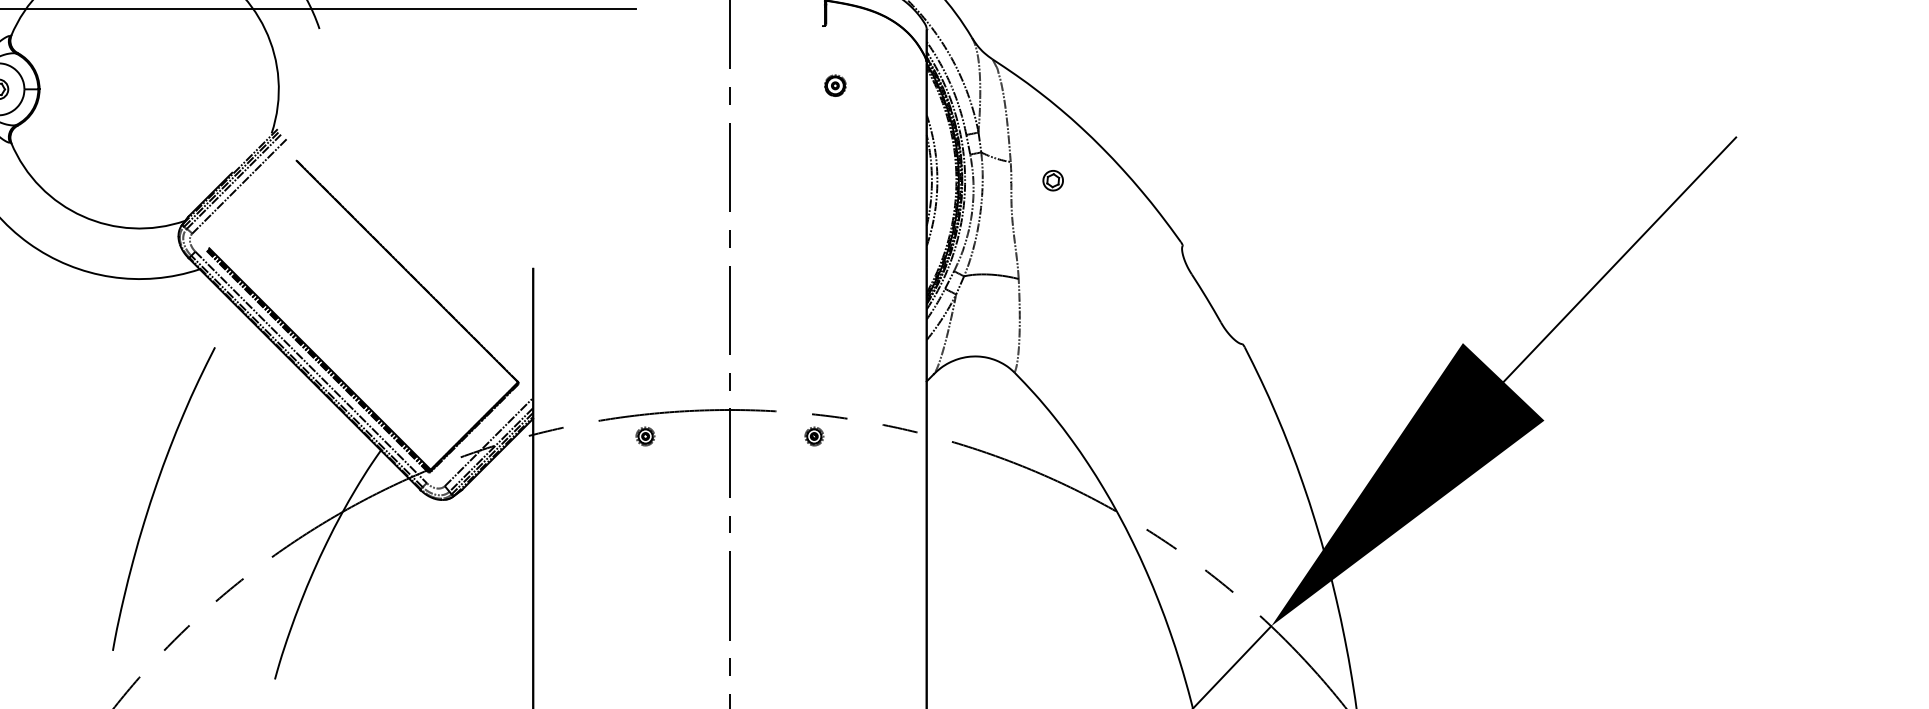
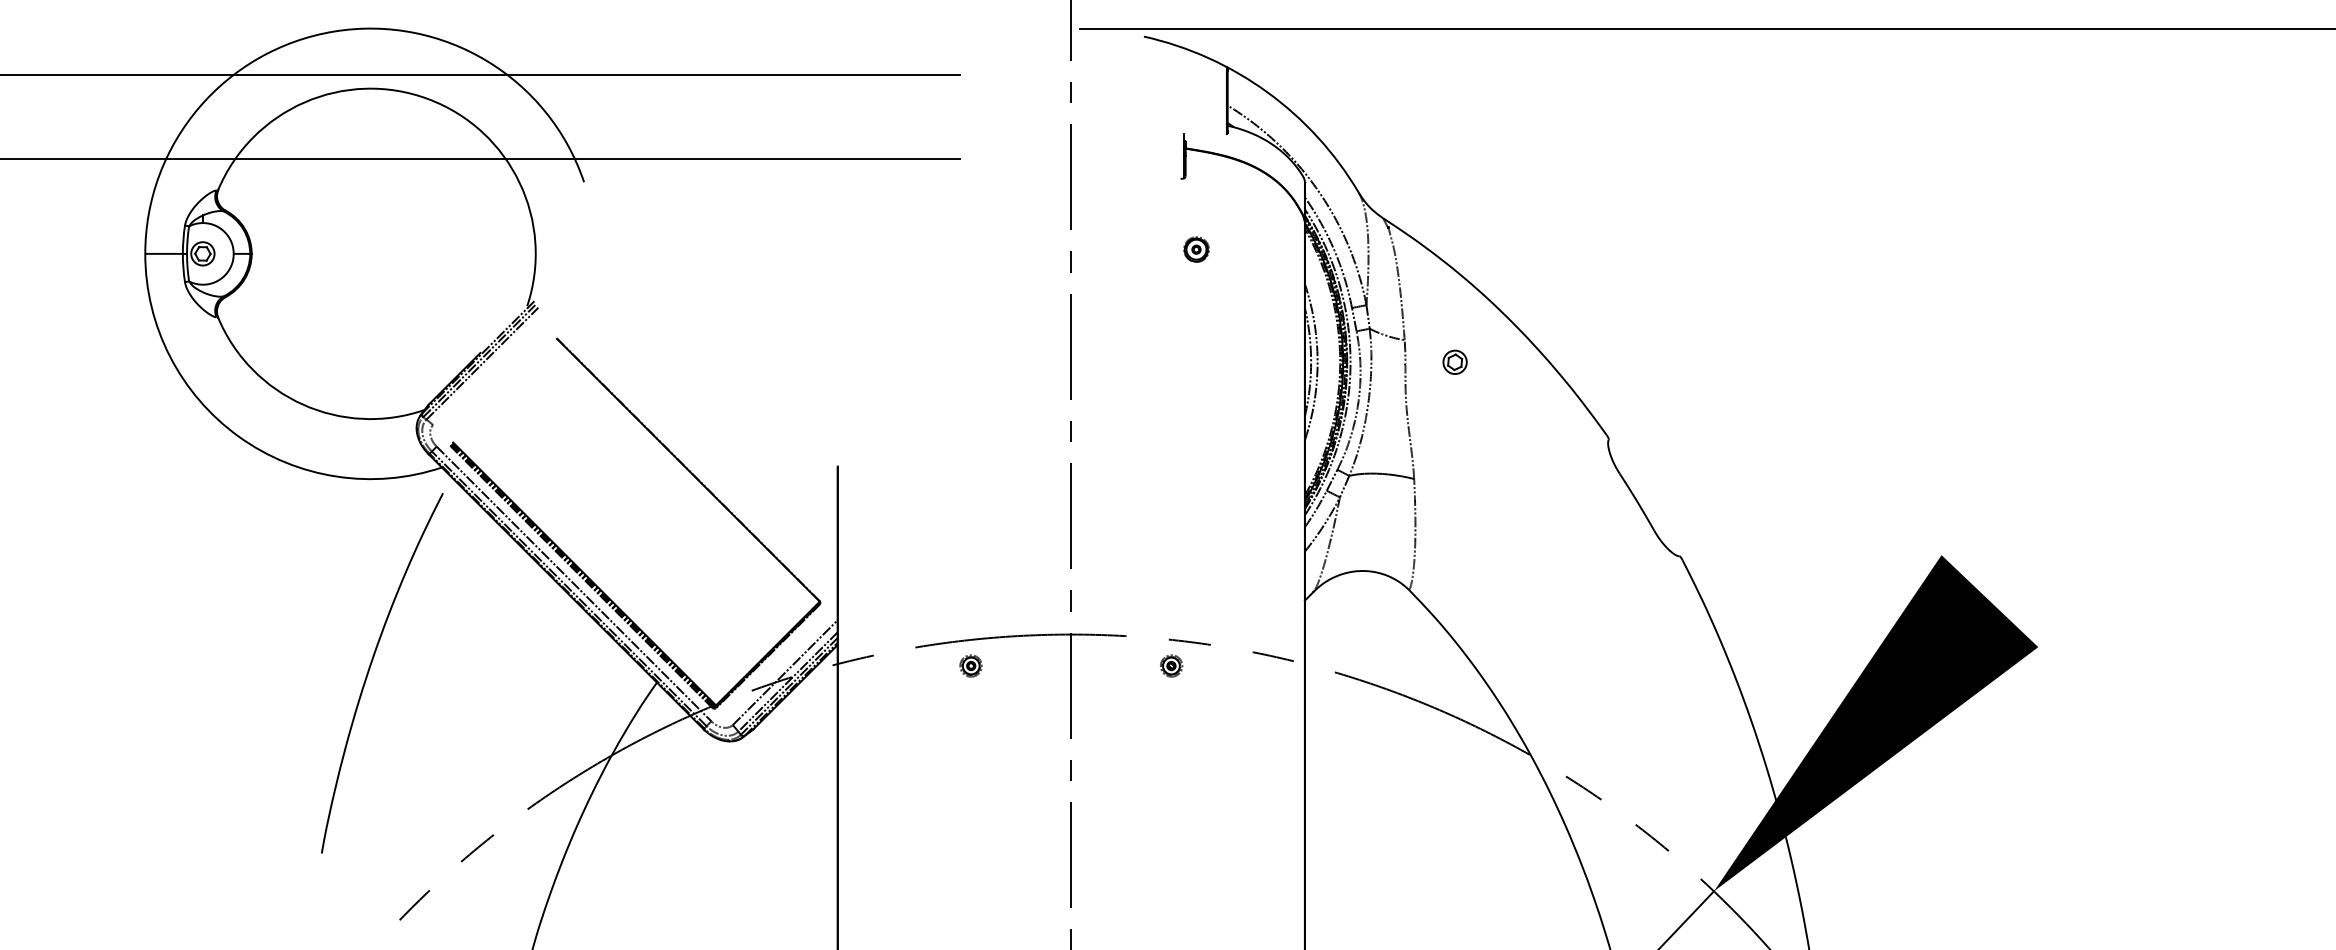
line: (239, 186) -> (489, 369), removed
line: (1619, 259) -> (2127, 455), removed
curve: (153, 495) -> (370, 668), moved

